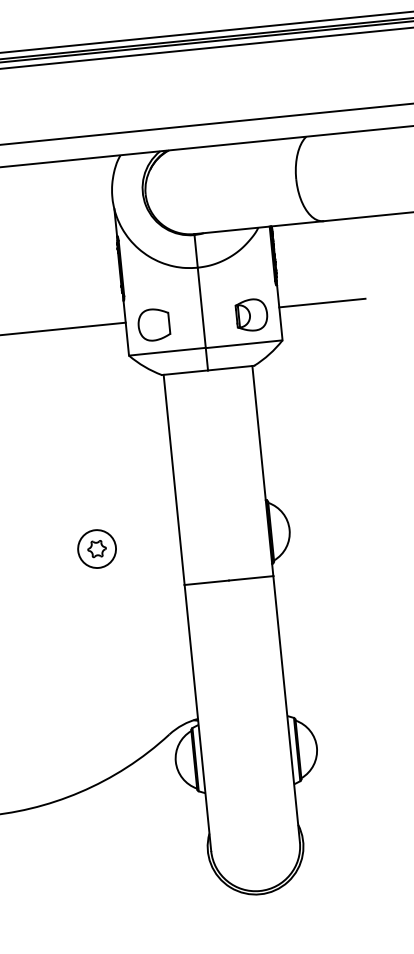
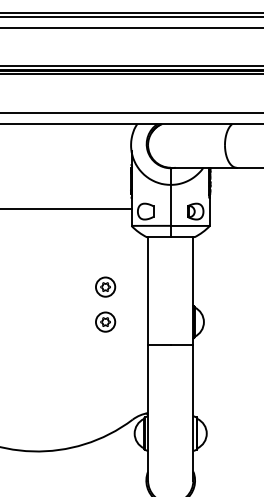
line: (321, 303) -> (231, 209), removed
part: (89, 479) -> (105, 286), added

